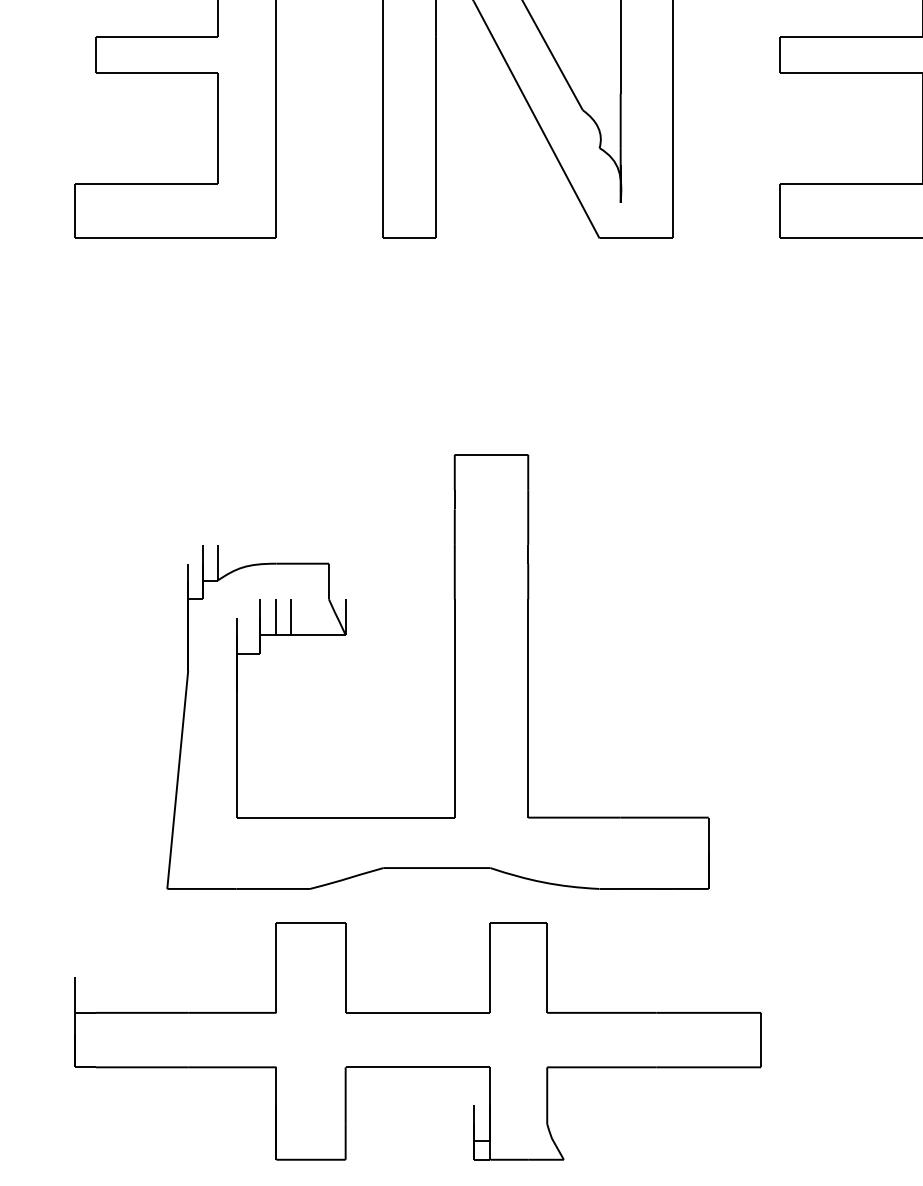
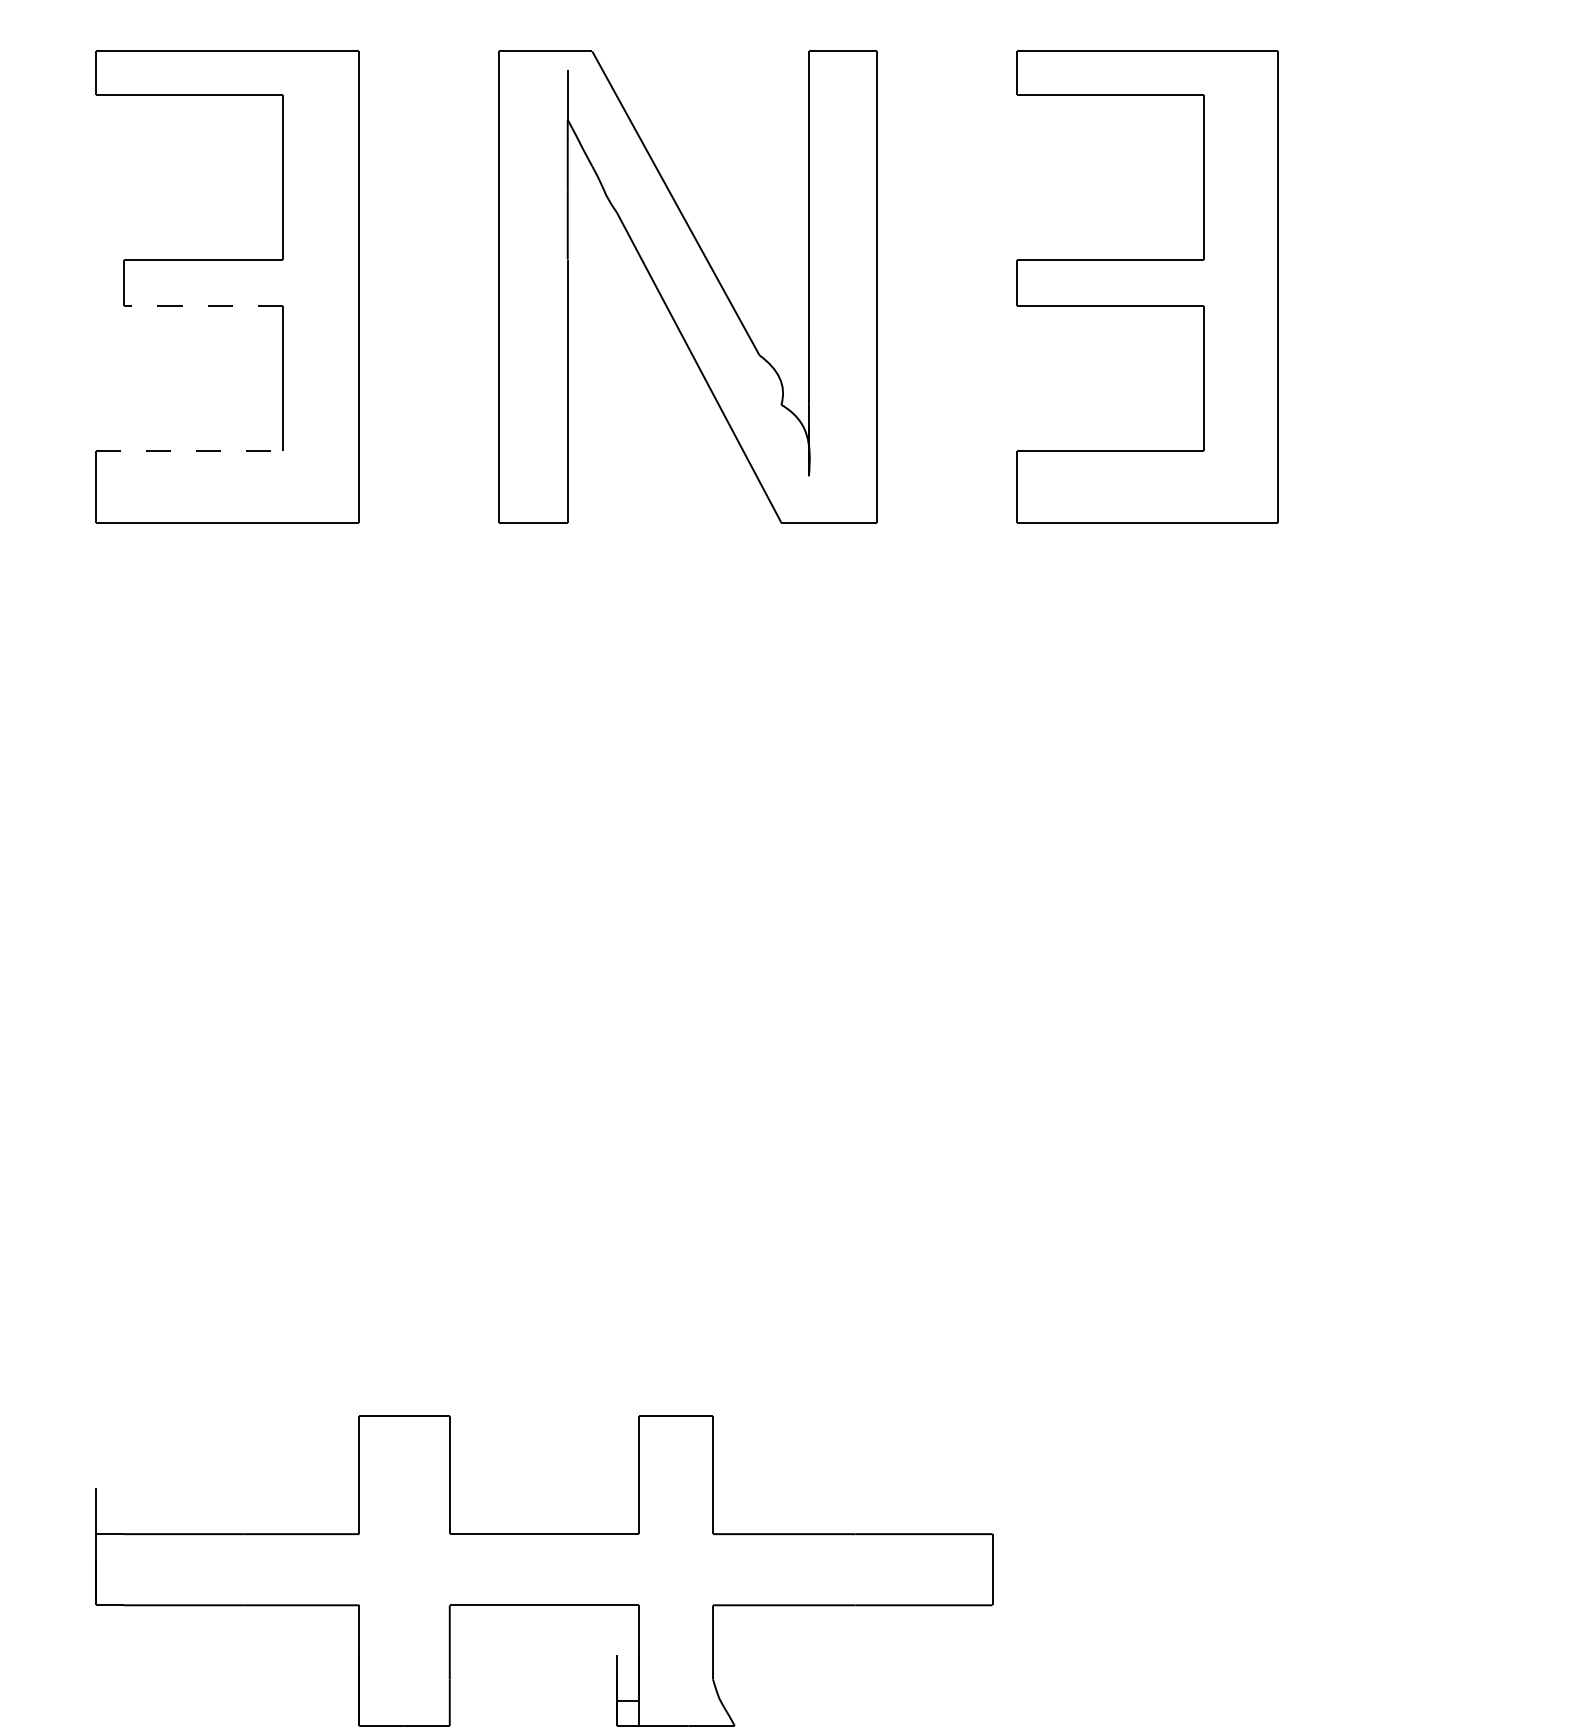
line: (157, 72) -> (203, 306), solid -> dashed
line: (146, 183) -> (189, 451), solid -> dashed
part: (454, 671) -> (591, 1088), removed

